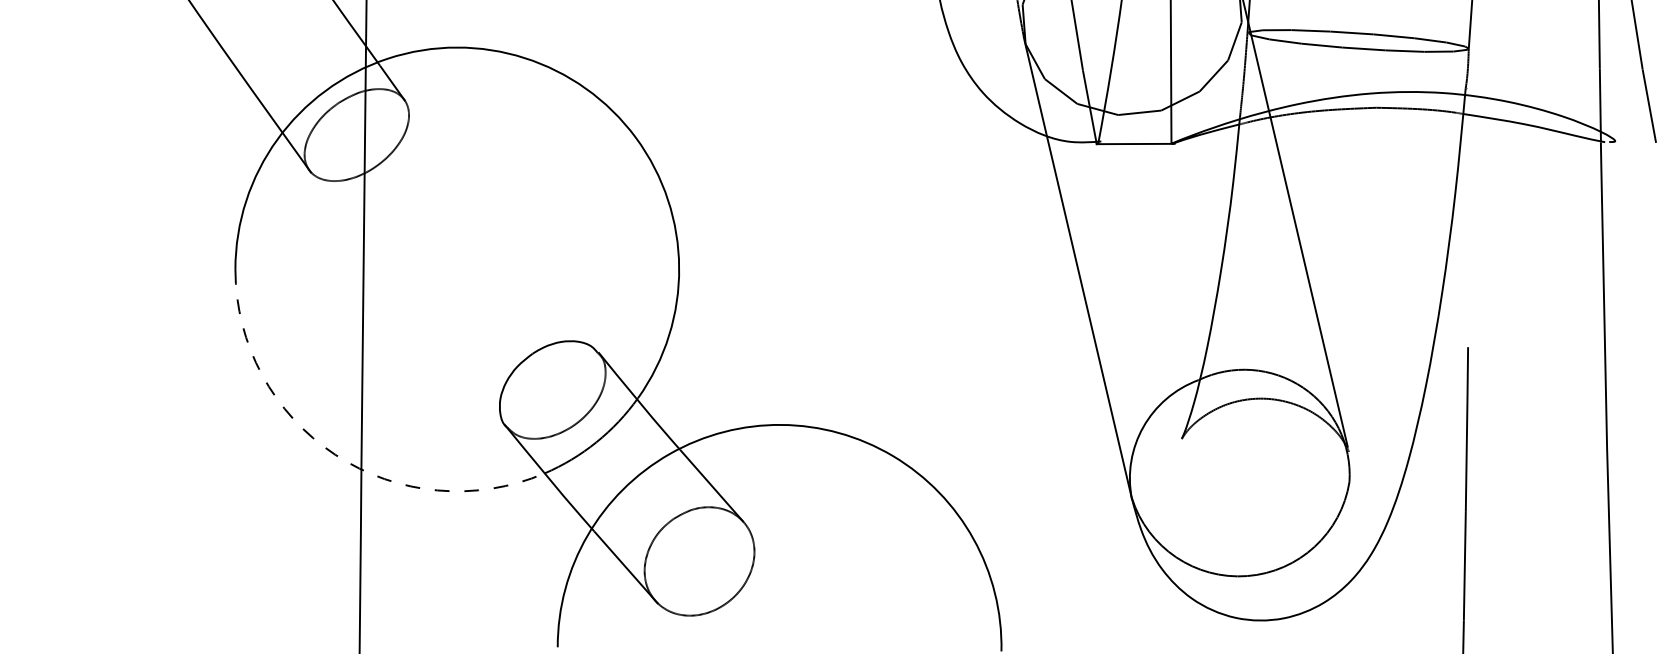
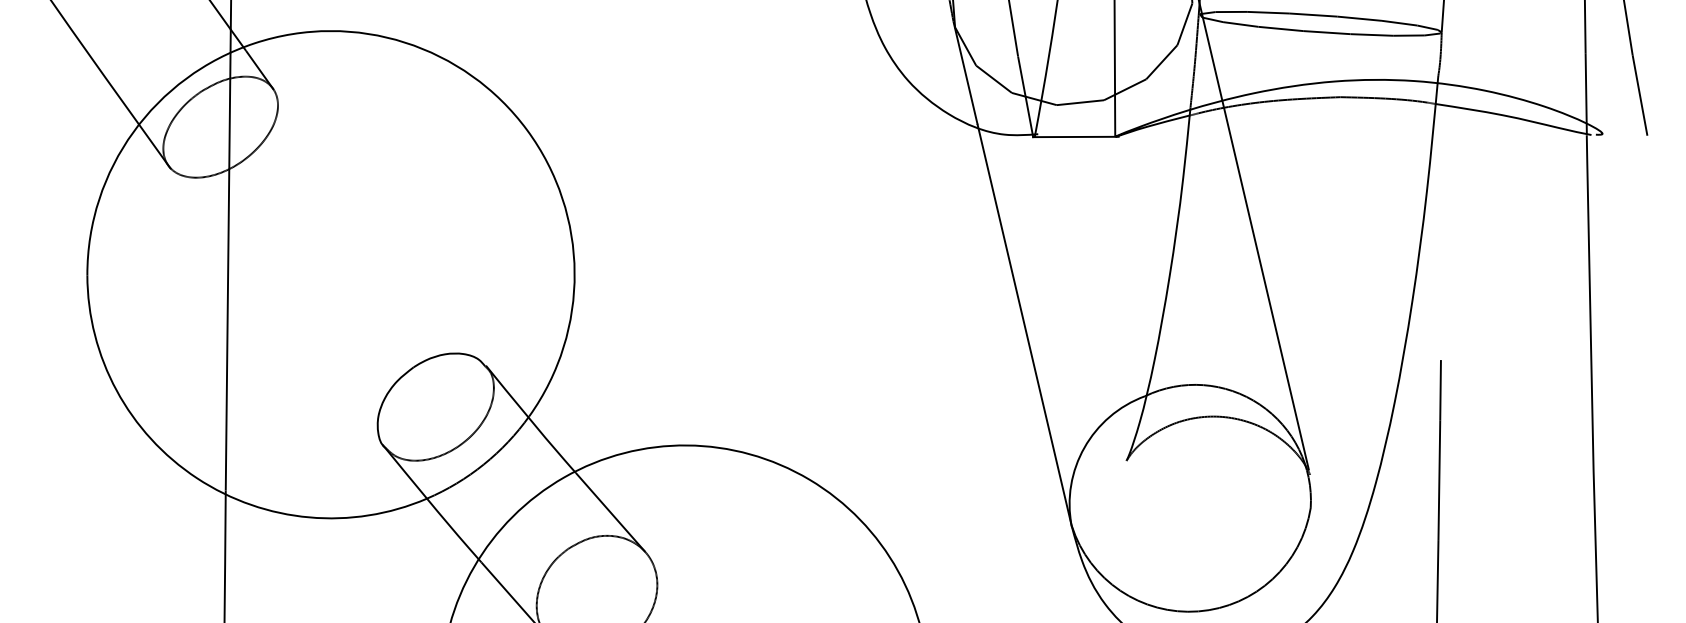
arc: (335, 454) -> (197, 477), dashed -> solid

